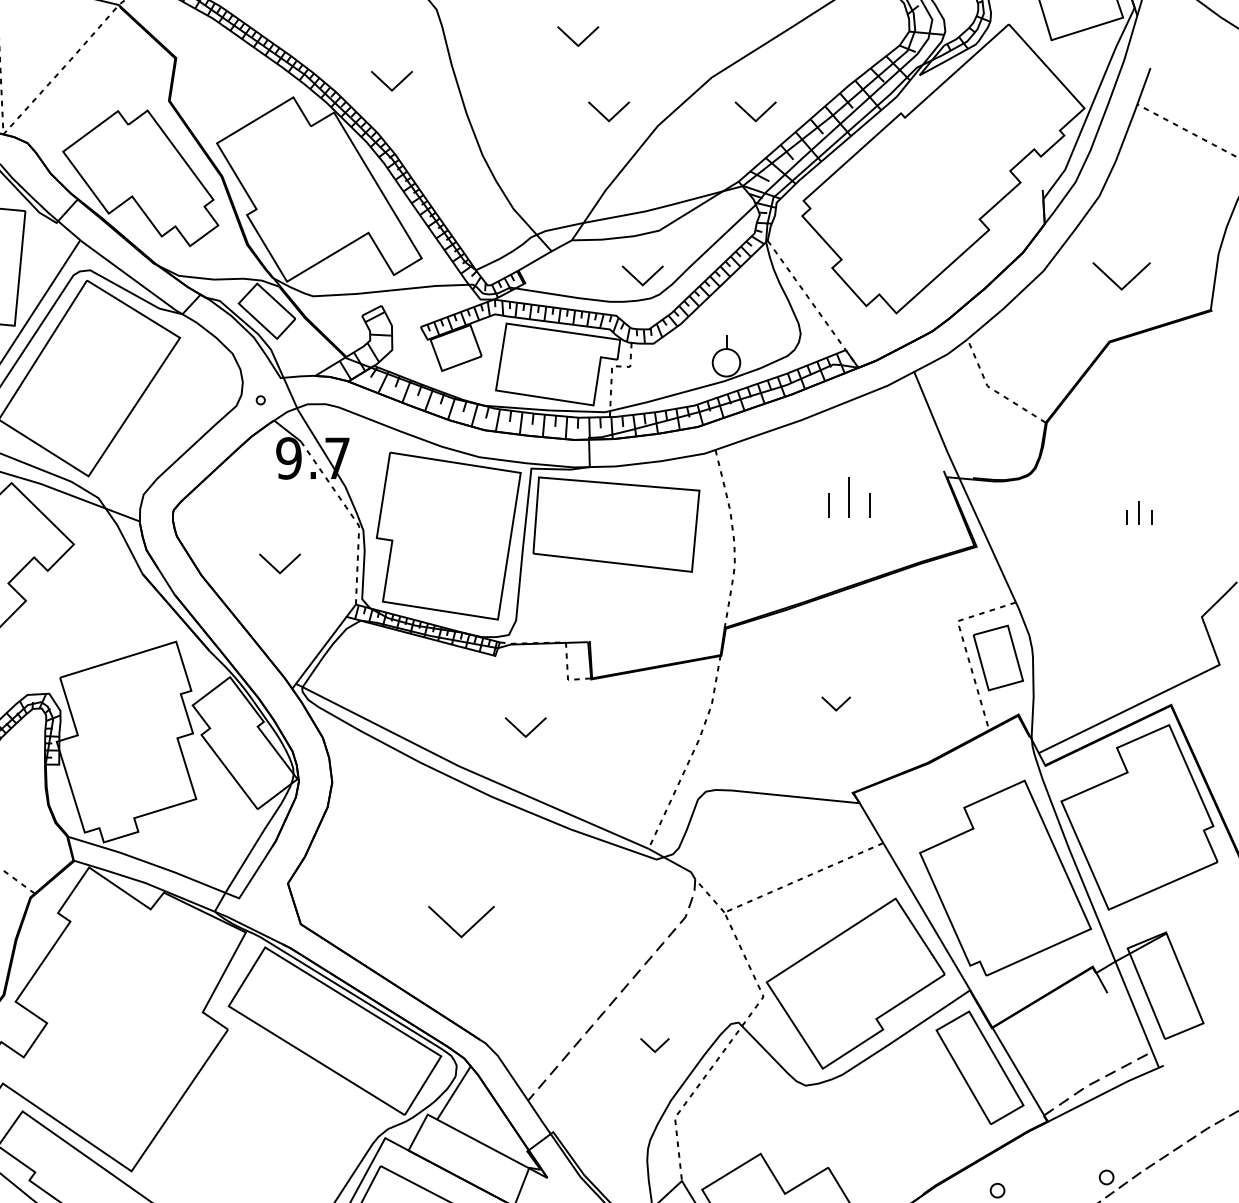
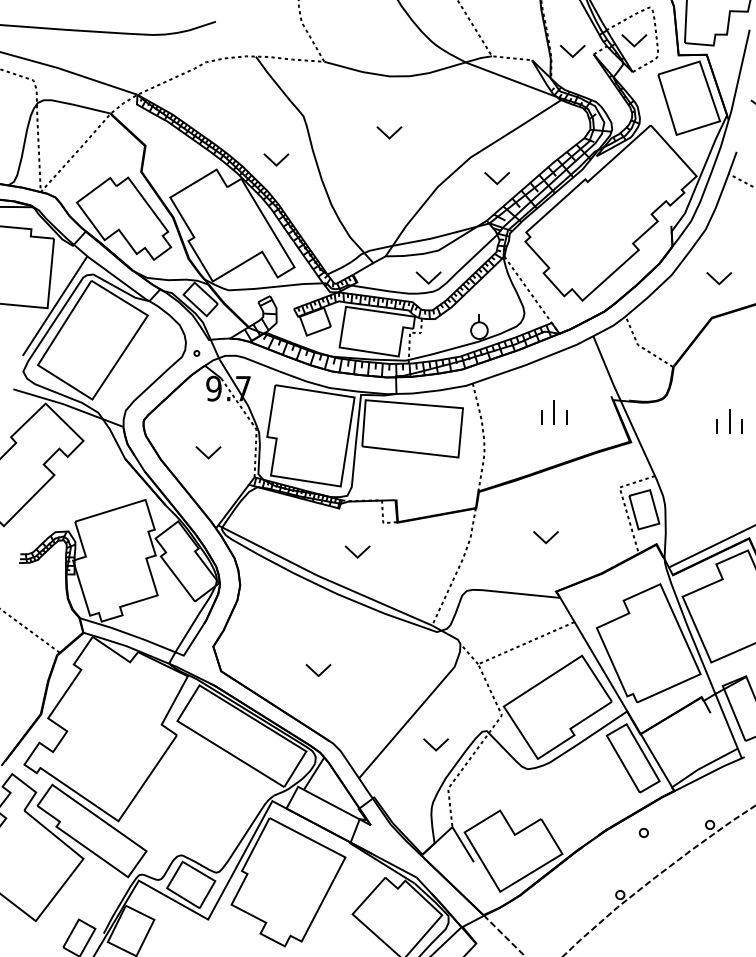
part: (607, 111) -> (407, 178), removed
part: (1122, 276) -> (719, 278), size x0.71
part: (1138, 512) -> (729, 421), size x1.67
part: (835, 703) -> (545, 537), size x1.43
part: (461, 922) -> (318, 670), size x0.62
line: (621, 992) -> (415, 712), dashed -> solid
part: (654, 1044) -> (435, 744), size x1.43
line: (1095, 1081) -> (703, 766), dashed -> solid

